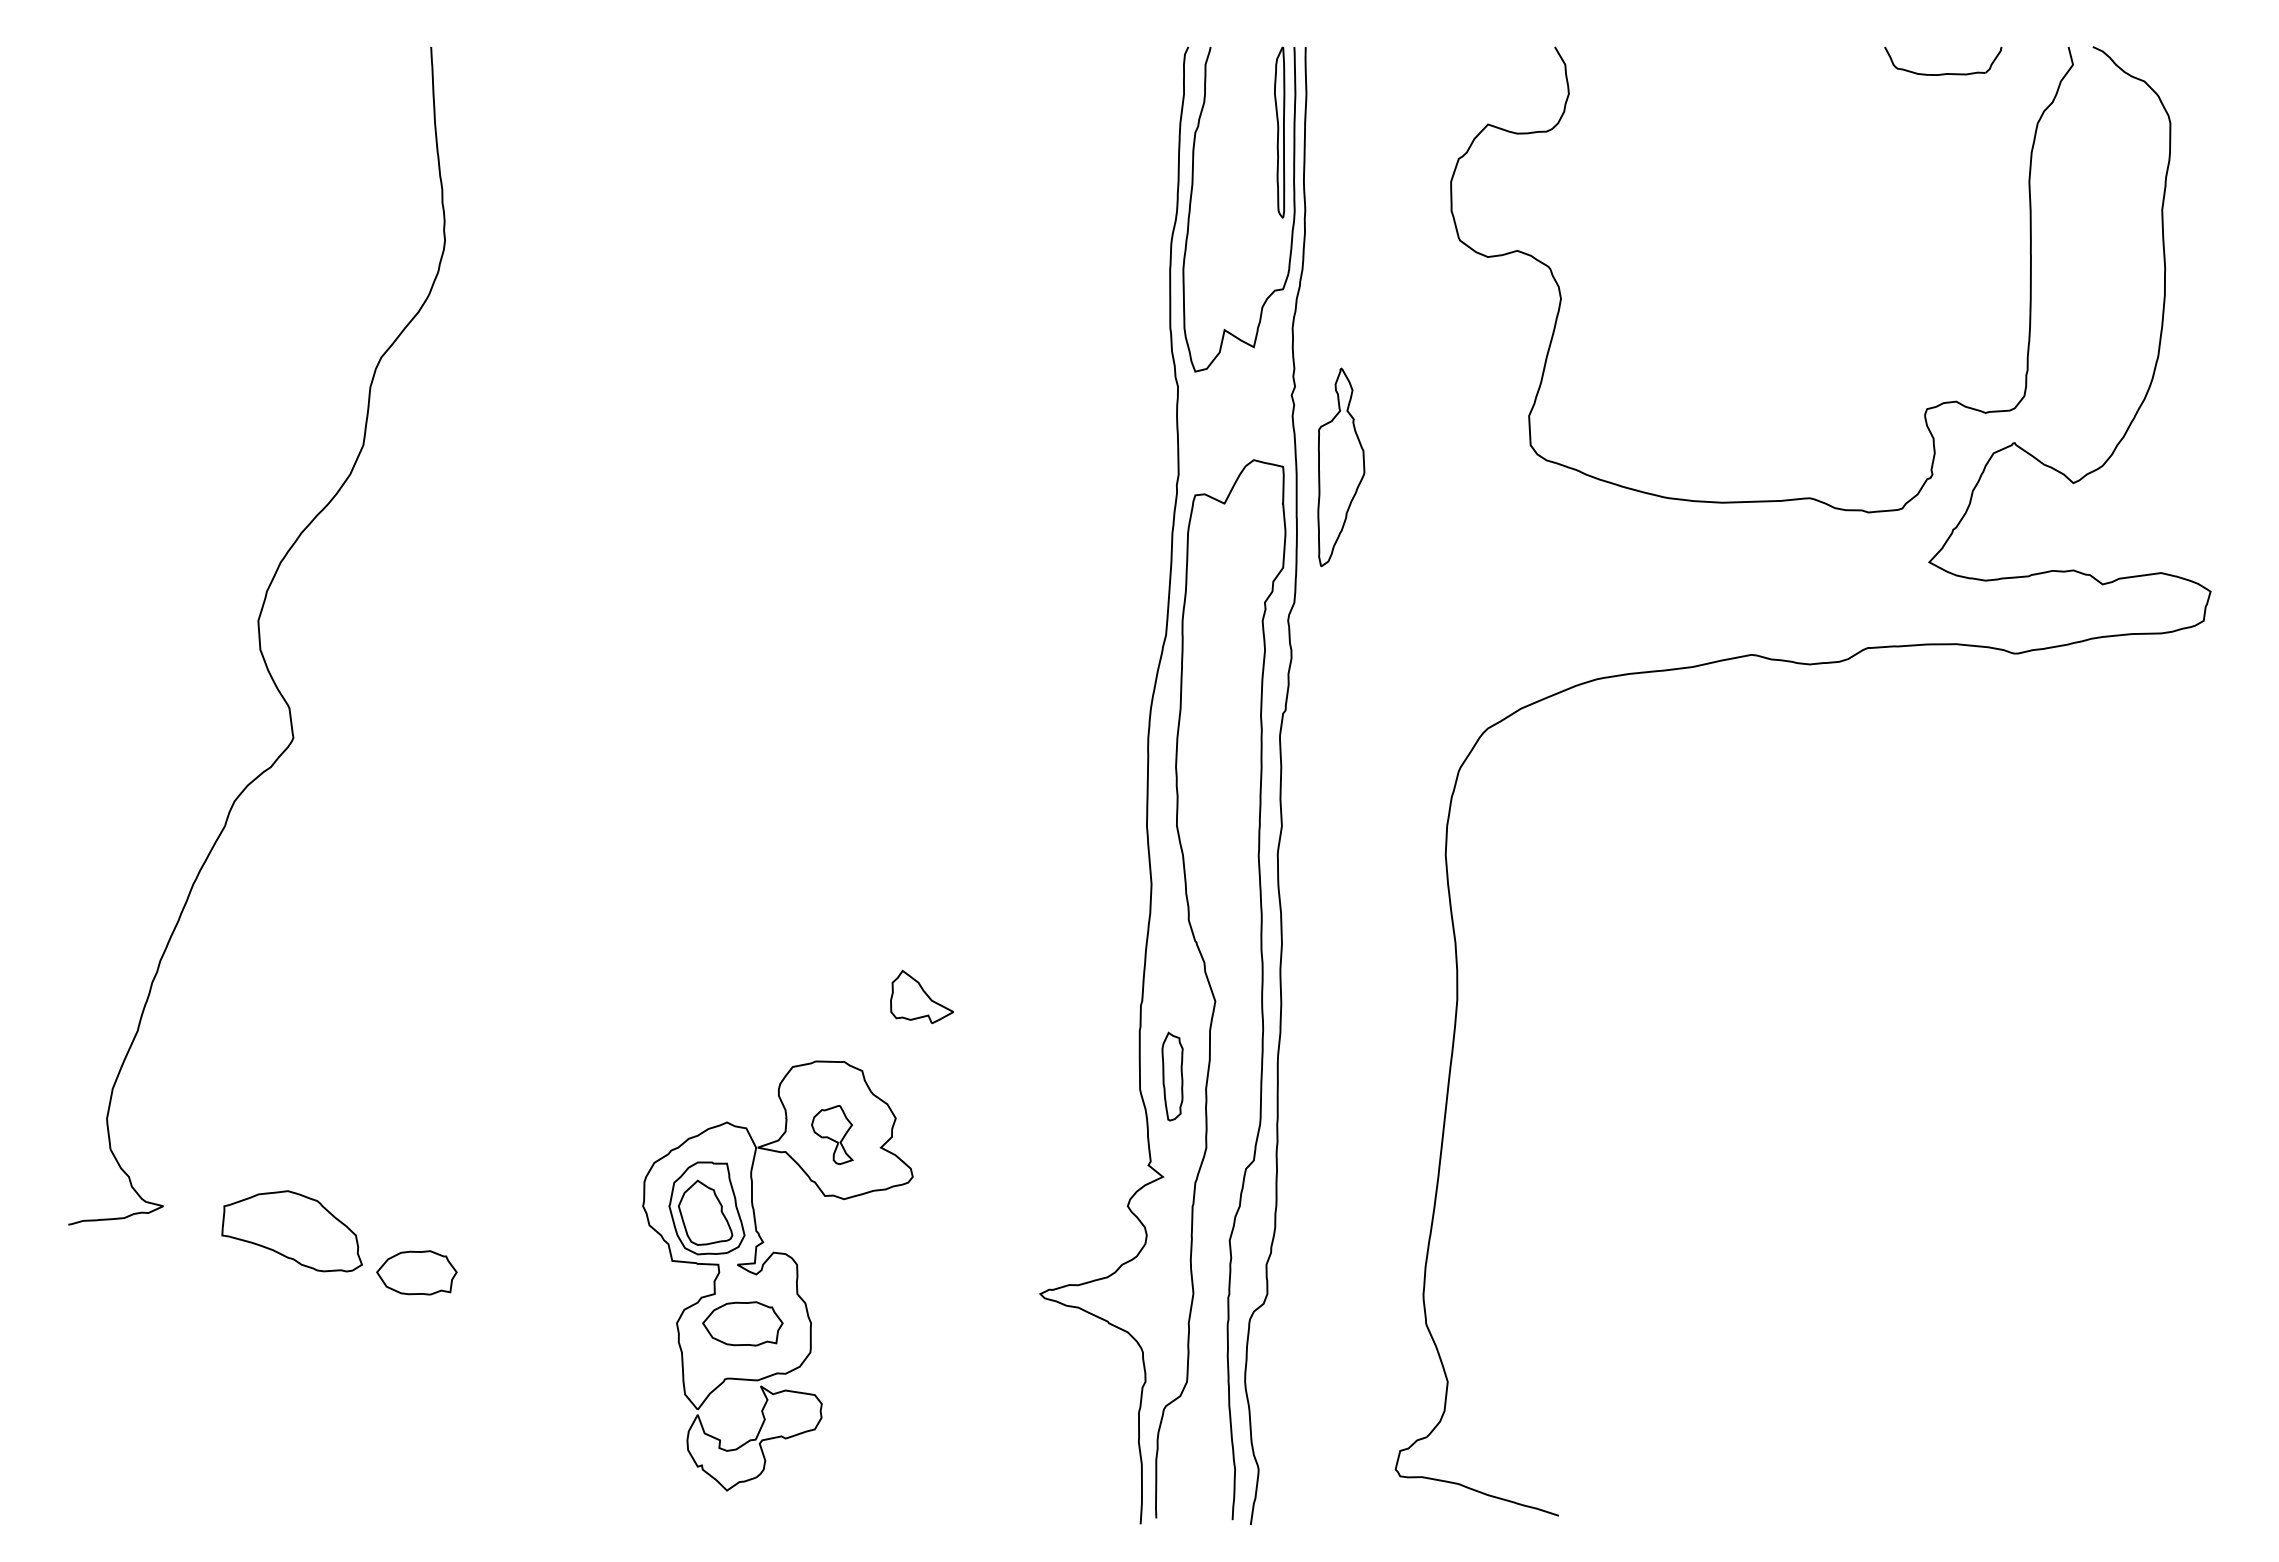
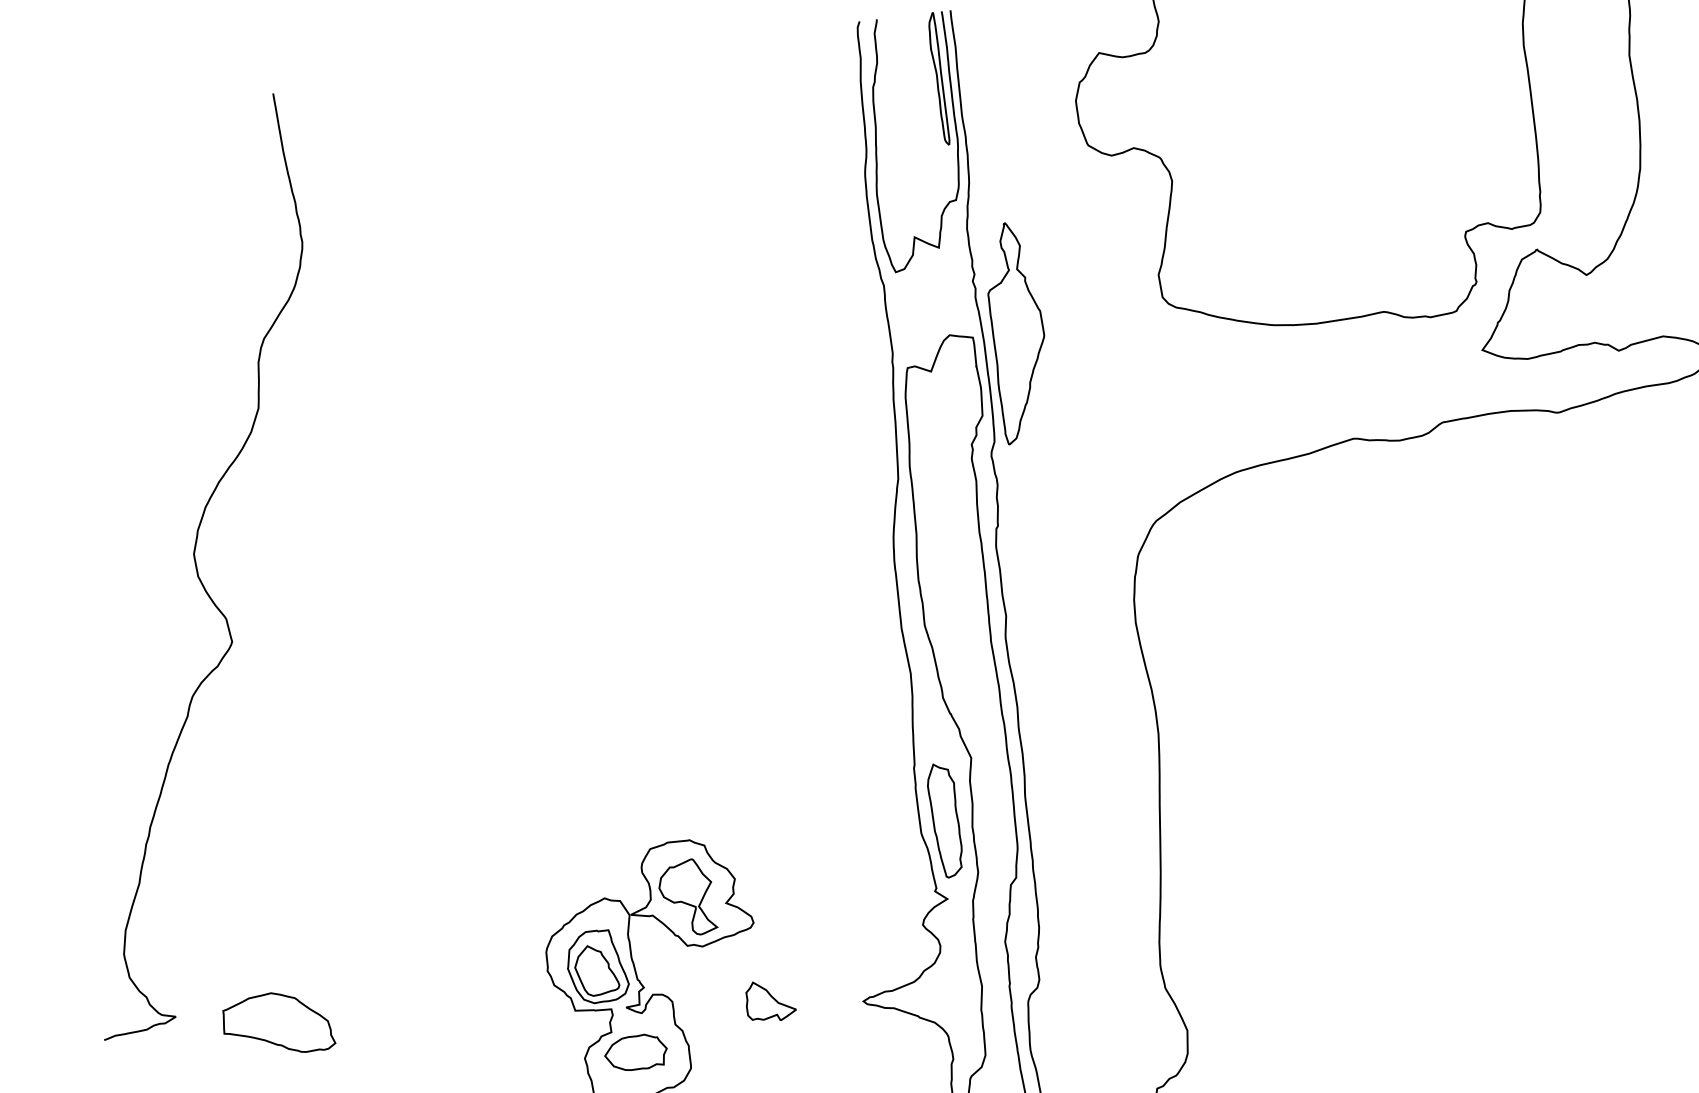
part: (1341, 467) -> (1018, 332), size x1.43
part: (921, 996) -> (770, 1000), moved
part: (1172, 1076) -> (945, 820), size x1.67
part: (832, 1134) -> (687, 897), size x1.67
part: (416, 1272) -> (378, 1044), removed

